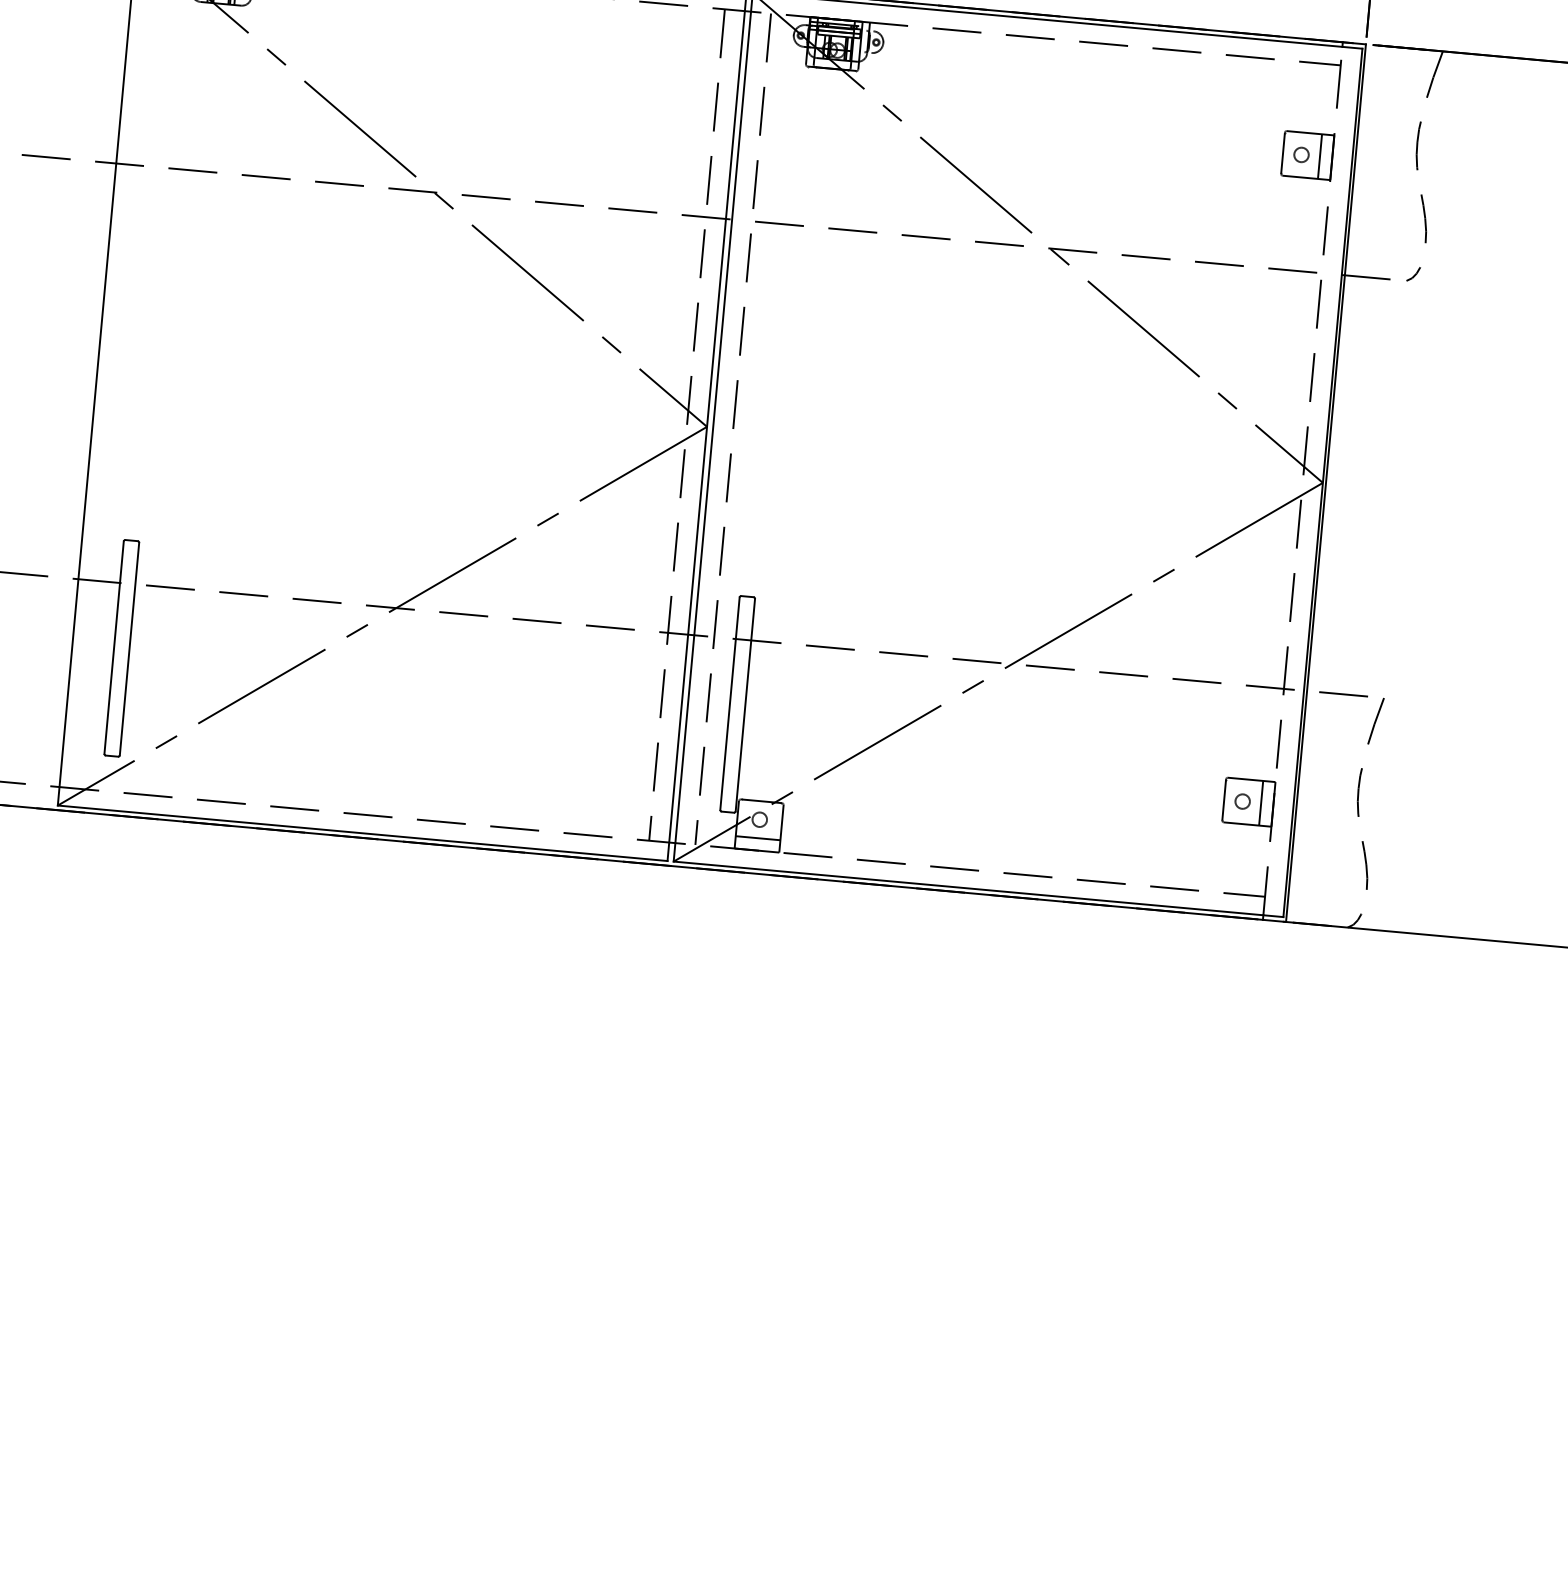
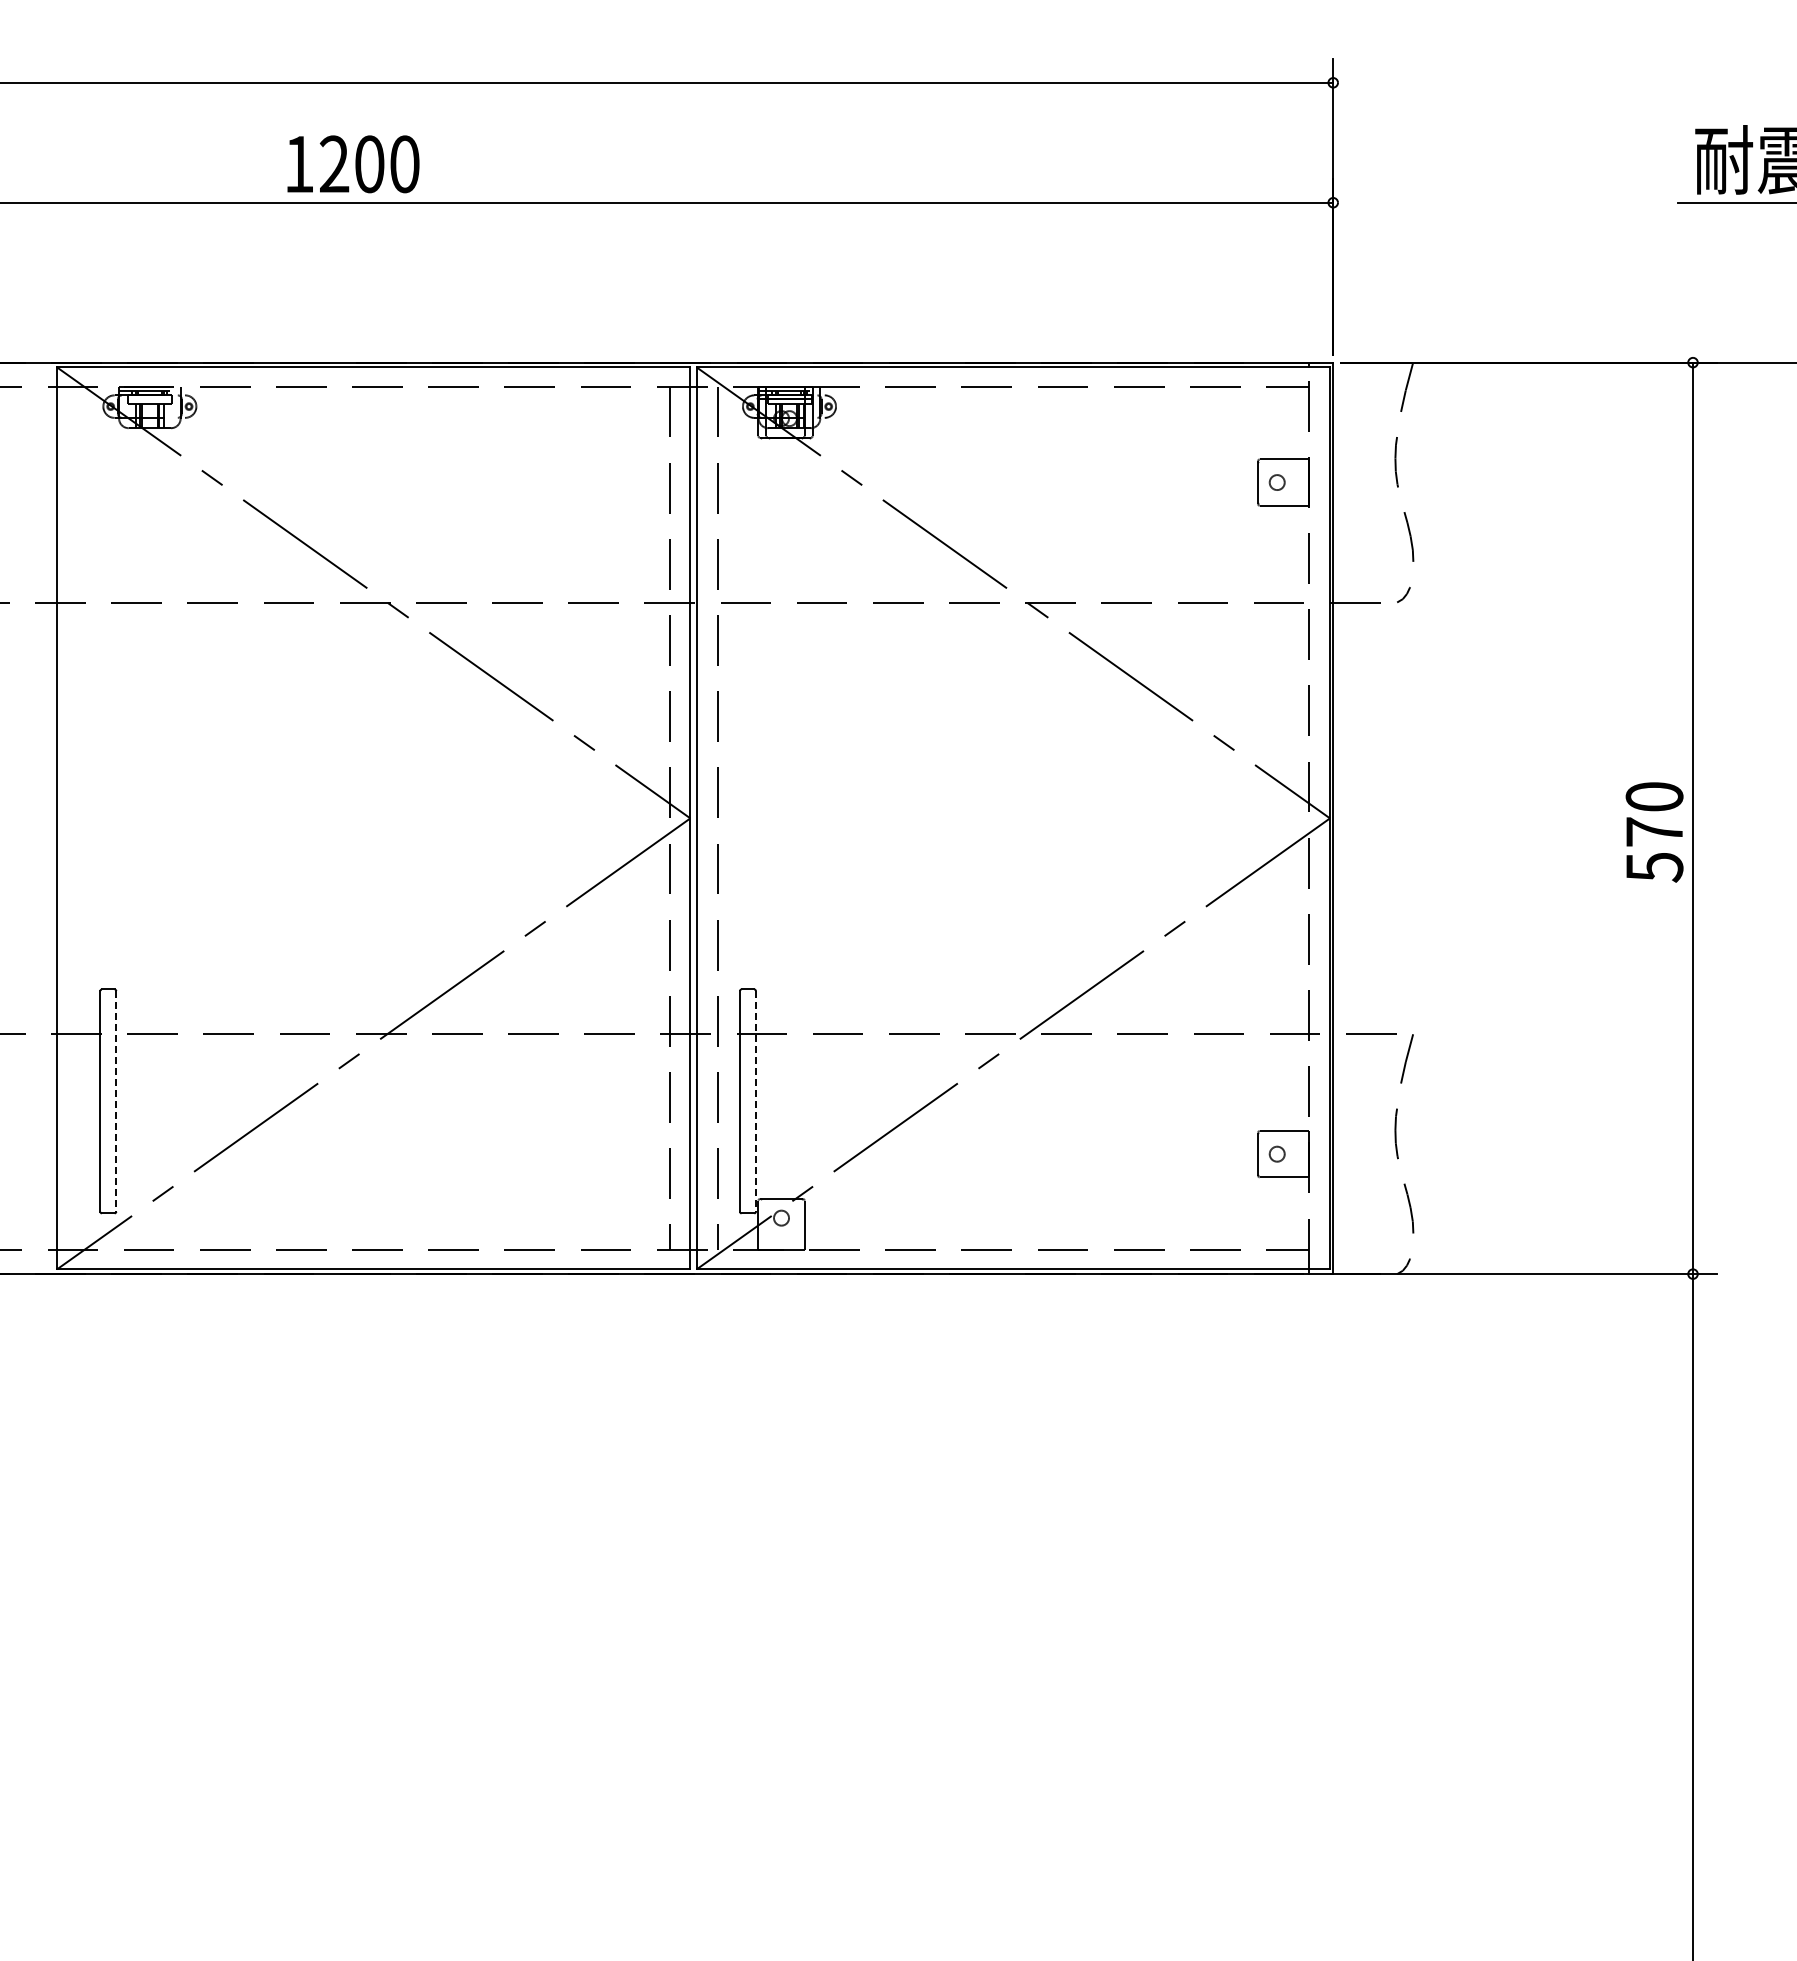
line: (1320, 156) -> (1296, 482), removed
line: (129, 649) -> (116, 1101), solid -> dashed
line: (744, 705) -> (755, 1101), solid -> dashed
line: (1261, 803) -> (1296, 1154), removed
line: (758, 838) -> (781, 1237), removed

